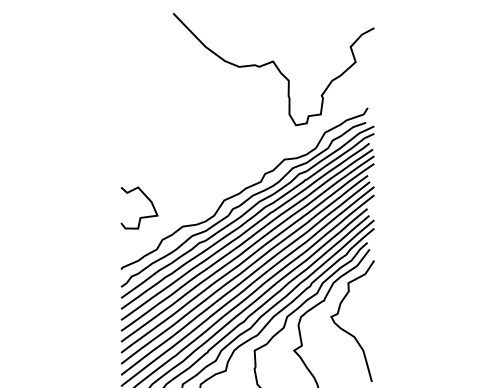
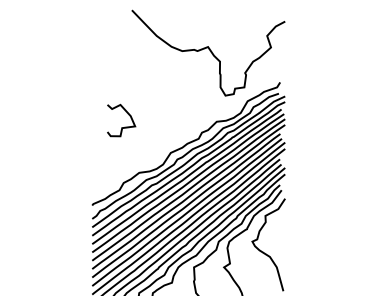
curve: (141, 216) -> (122, 127), moved

